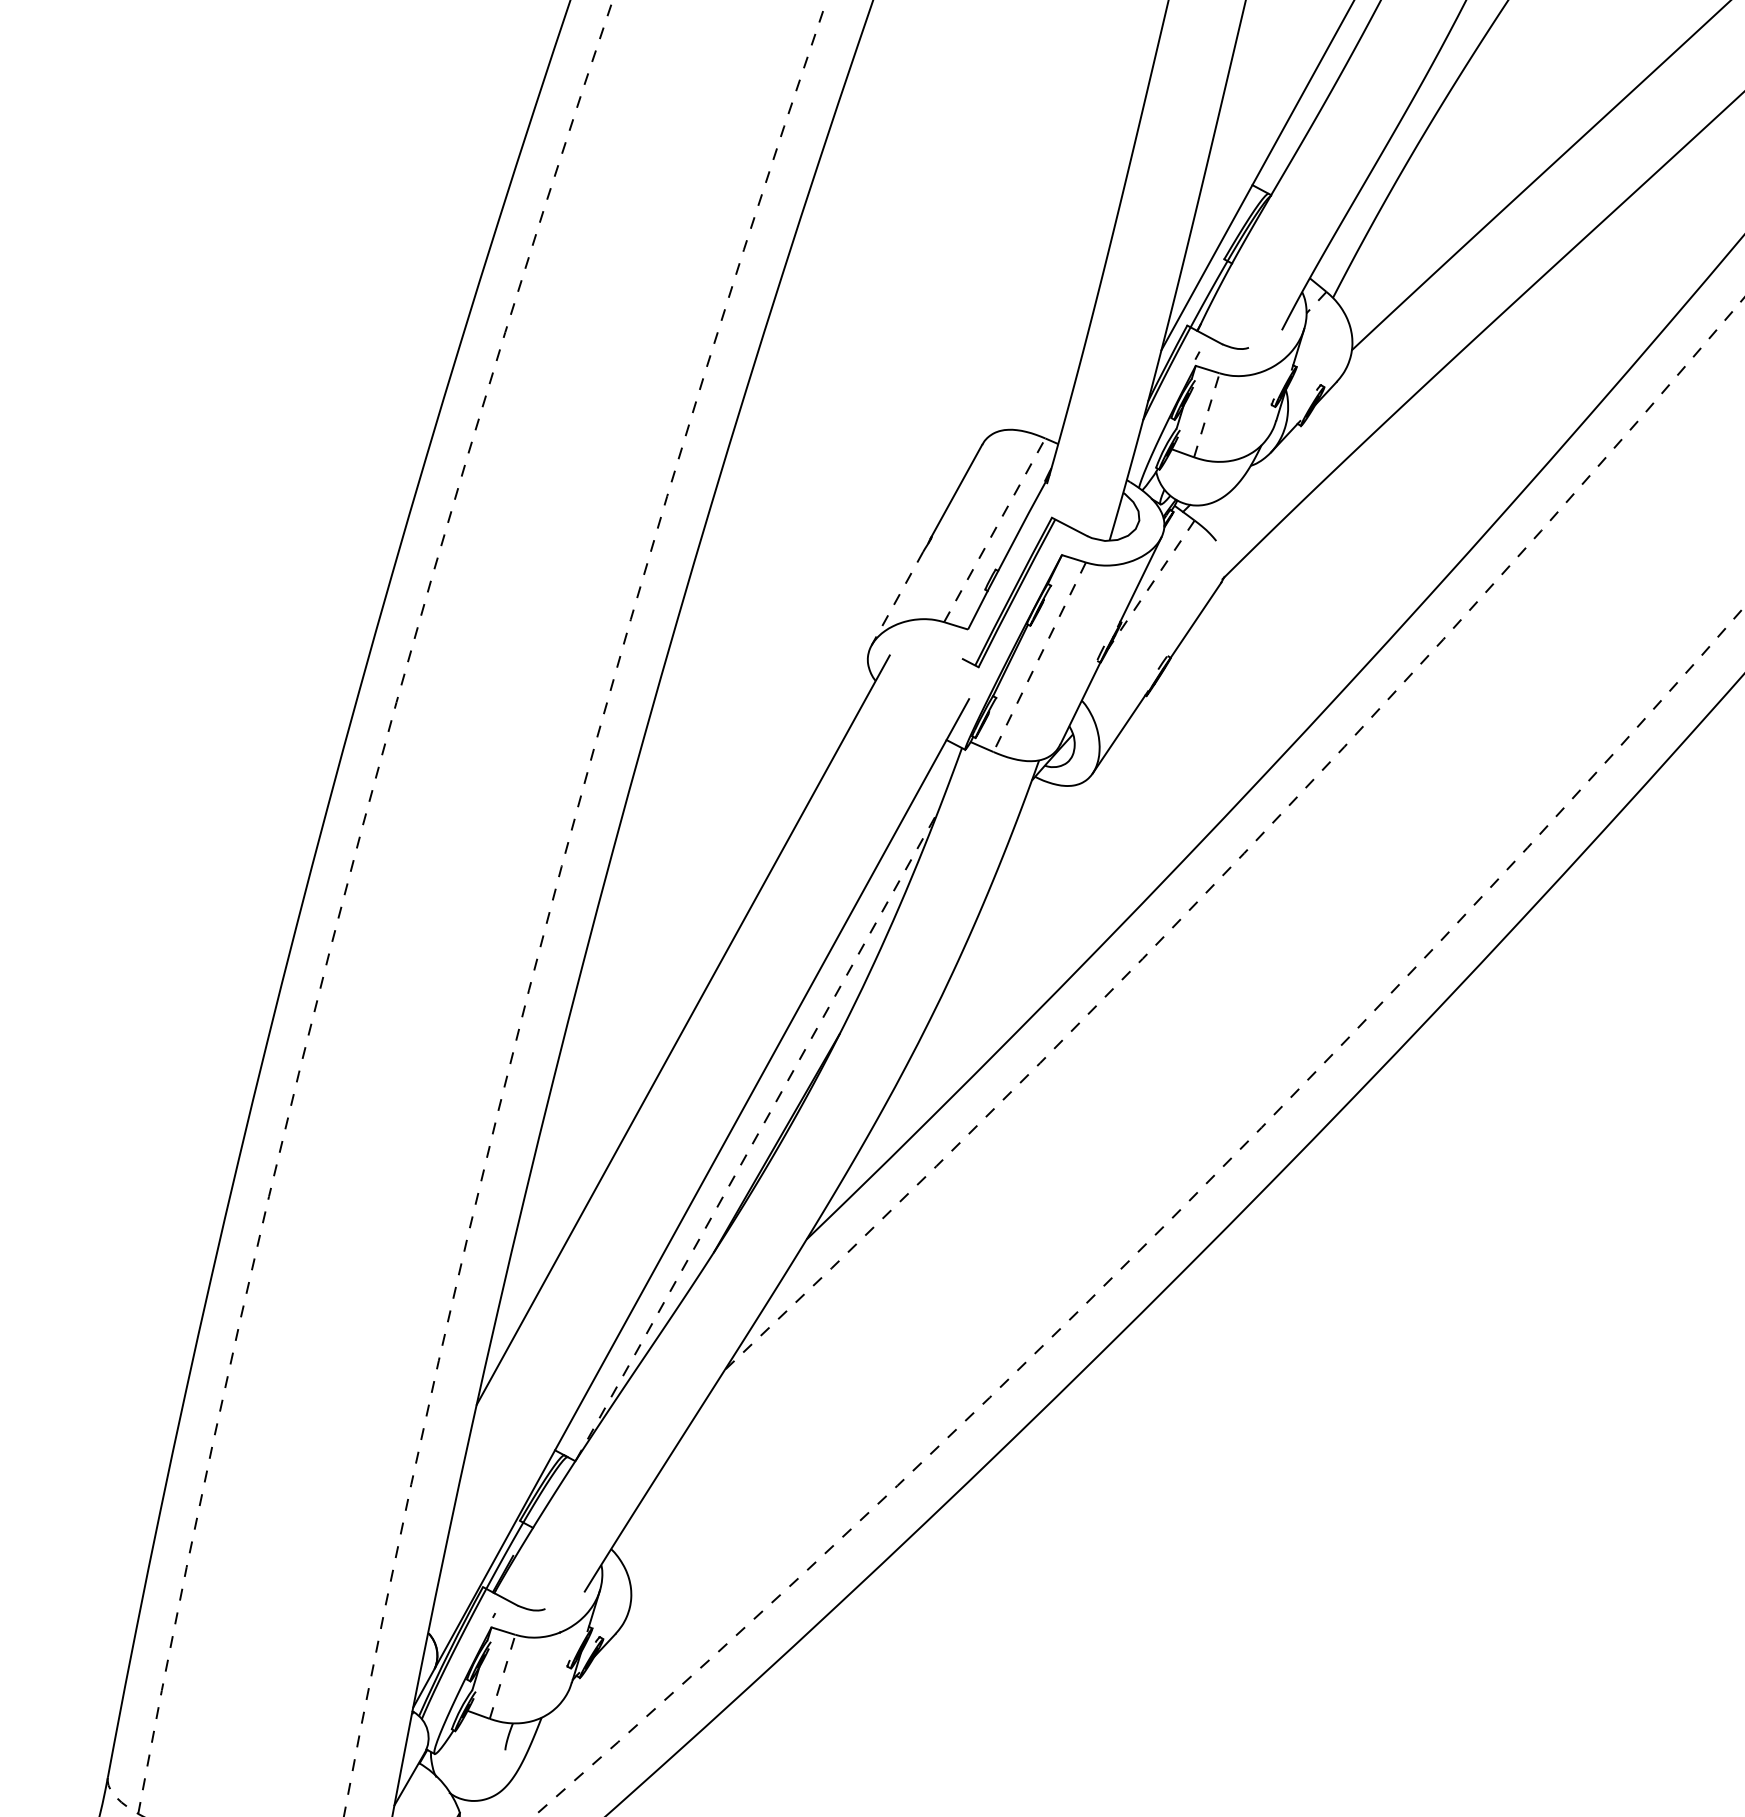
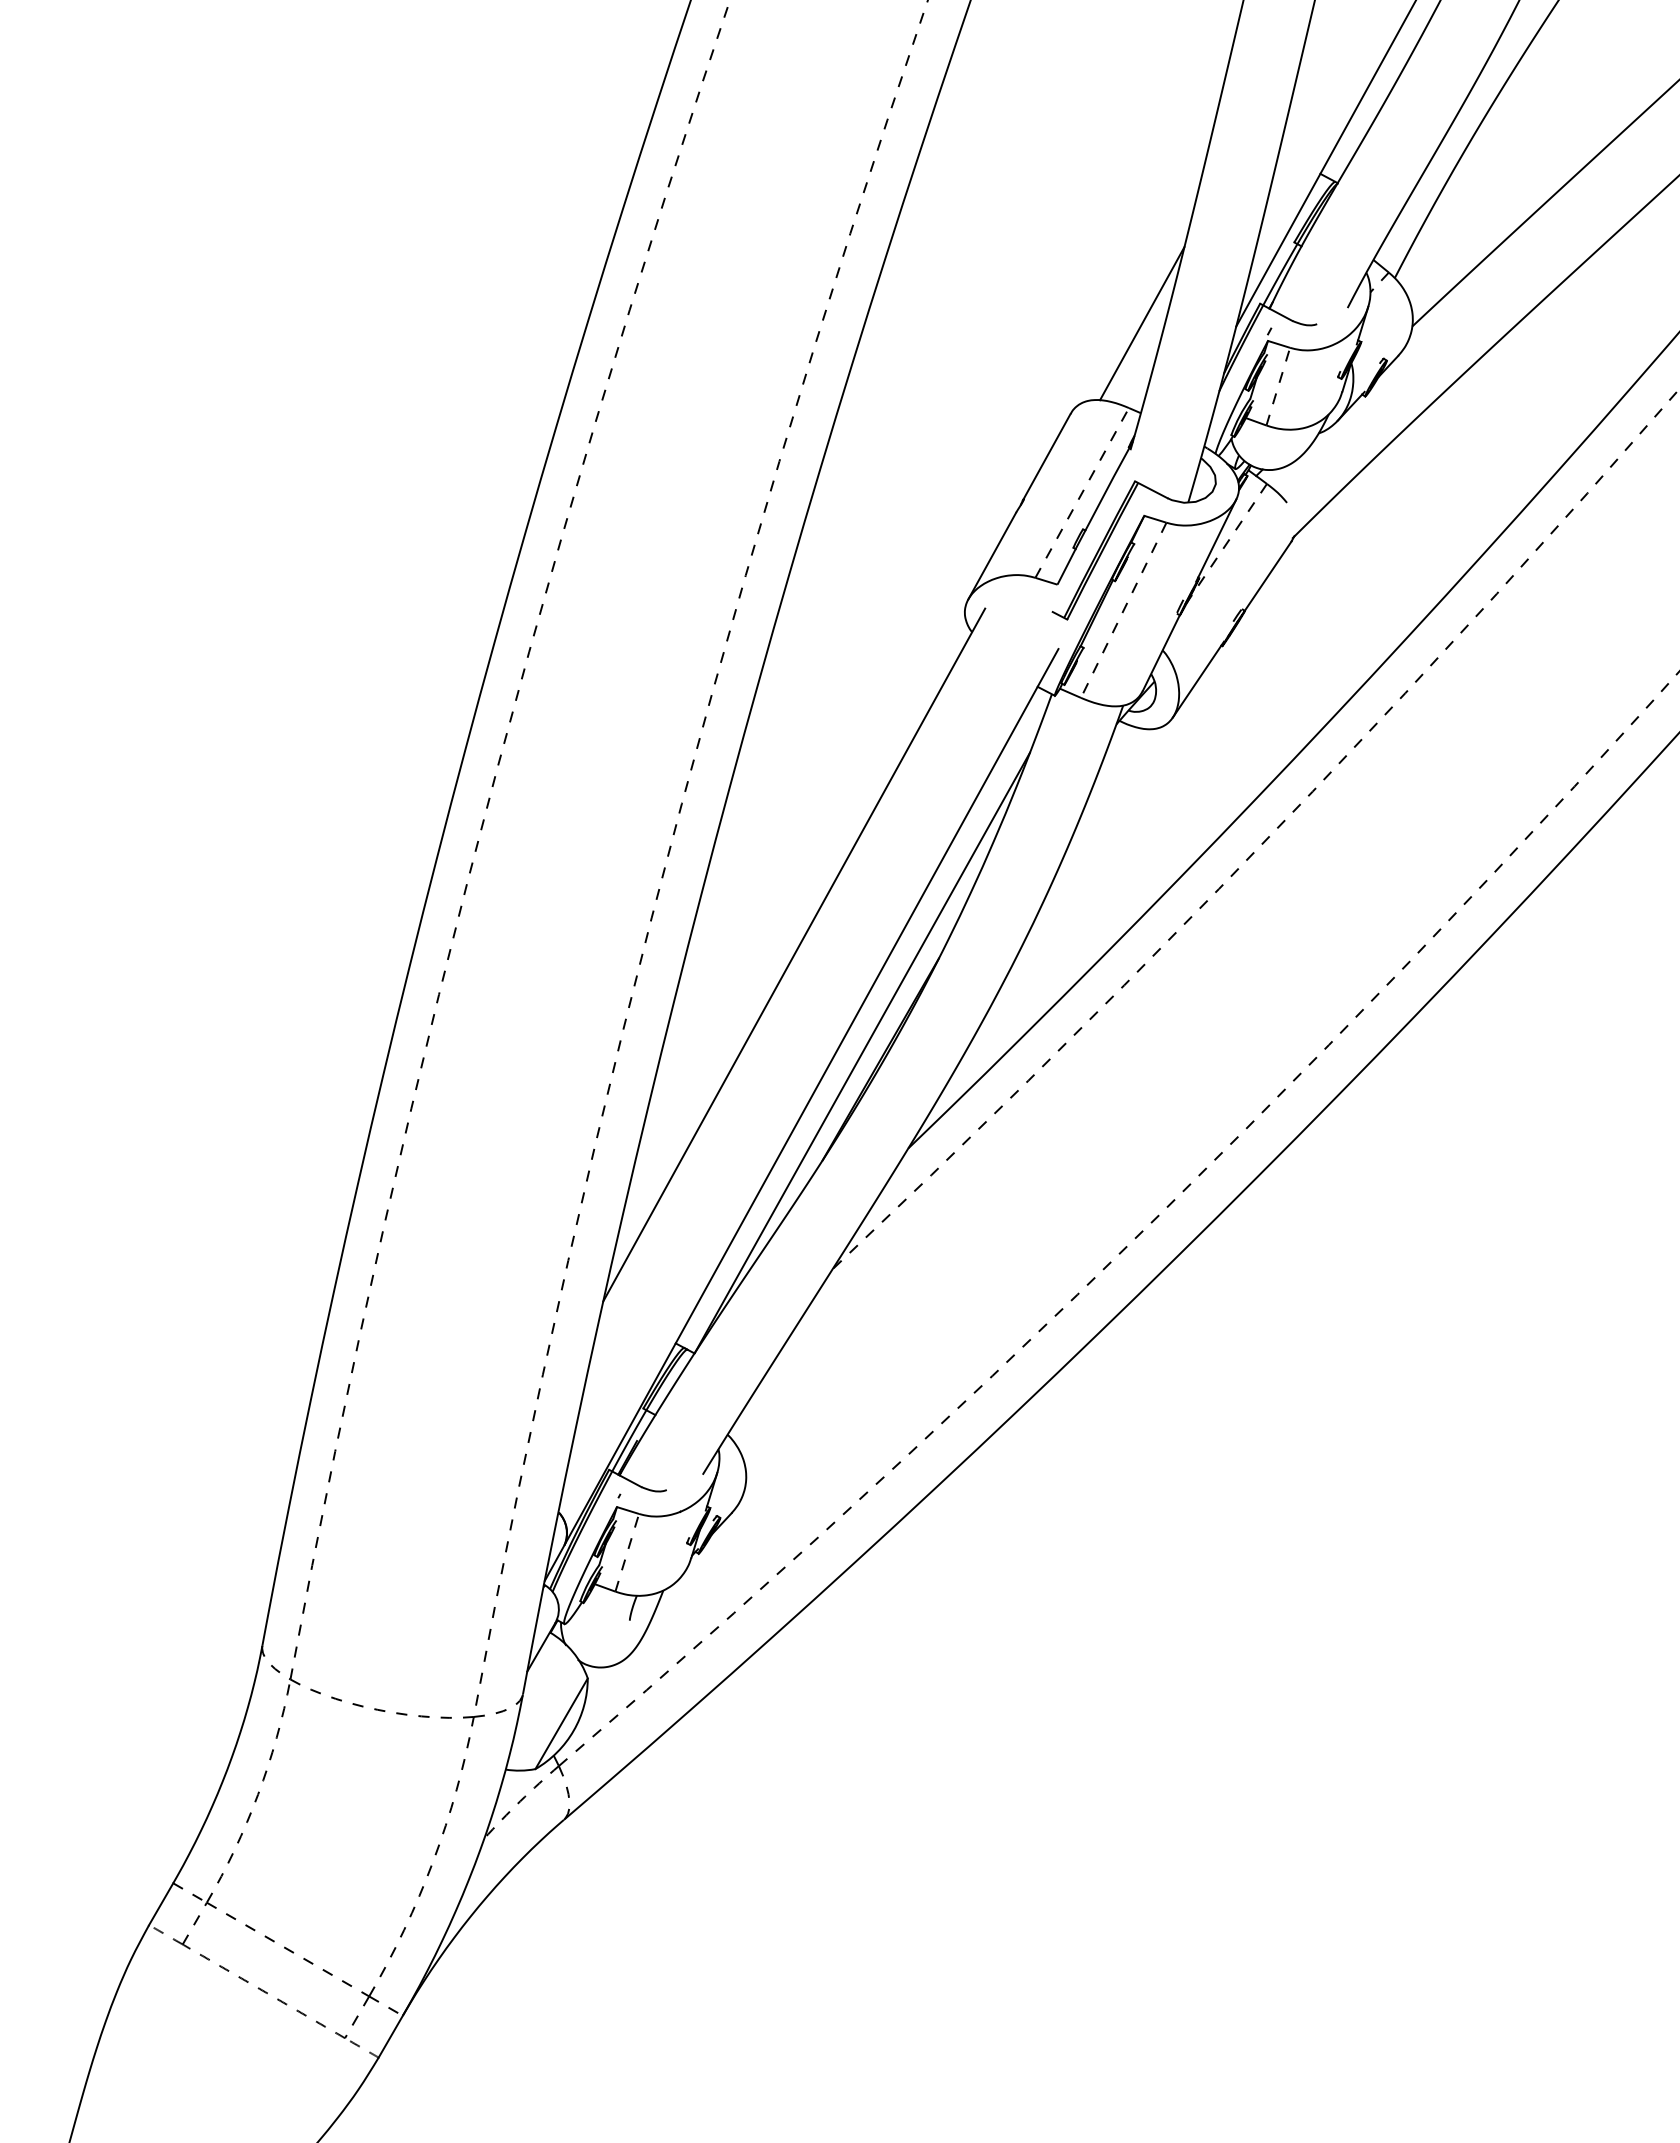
line: (1059, 347) -> (1142, 323), added
line: (896, 599) -> (991, 556), dashed -> solid
line: (757, 1135) -> (862, 1052), dashed -> solid

